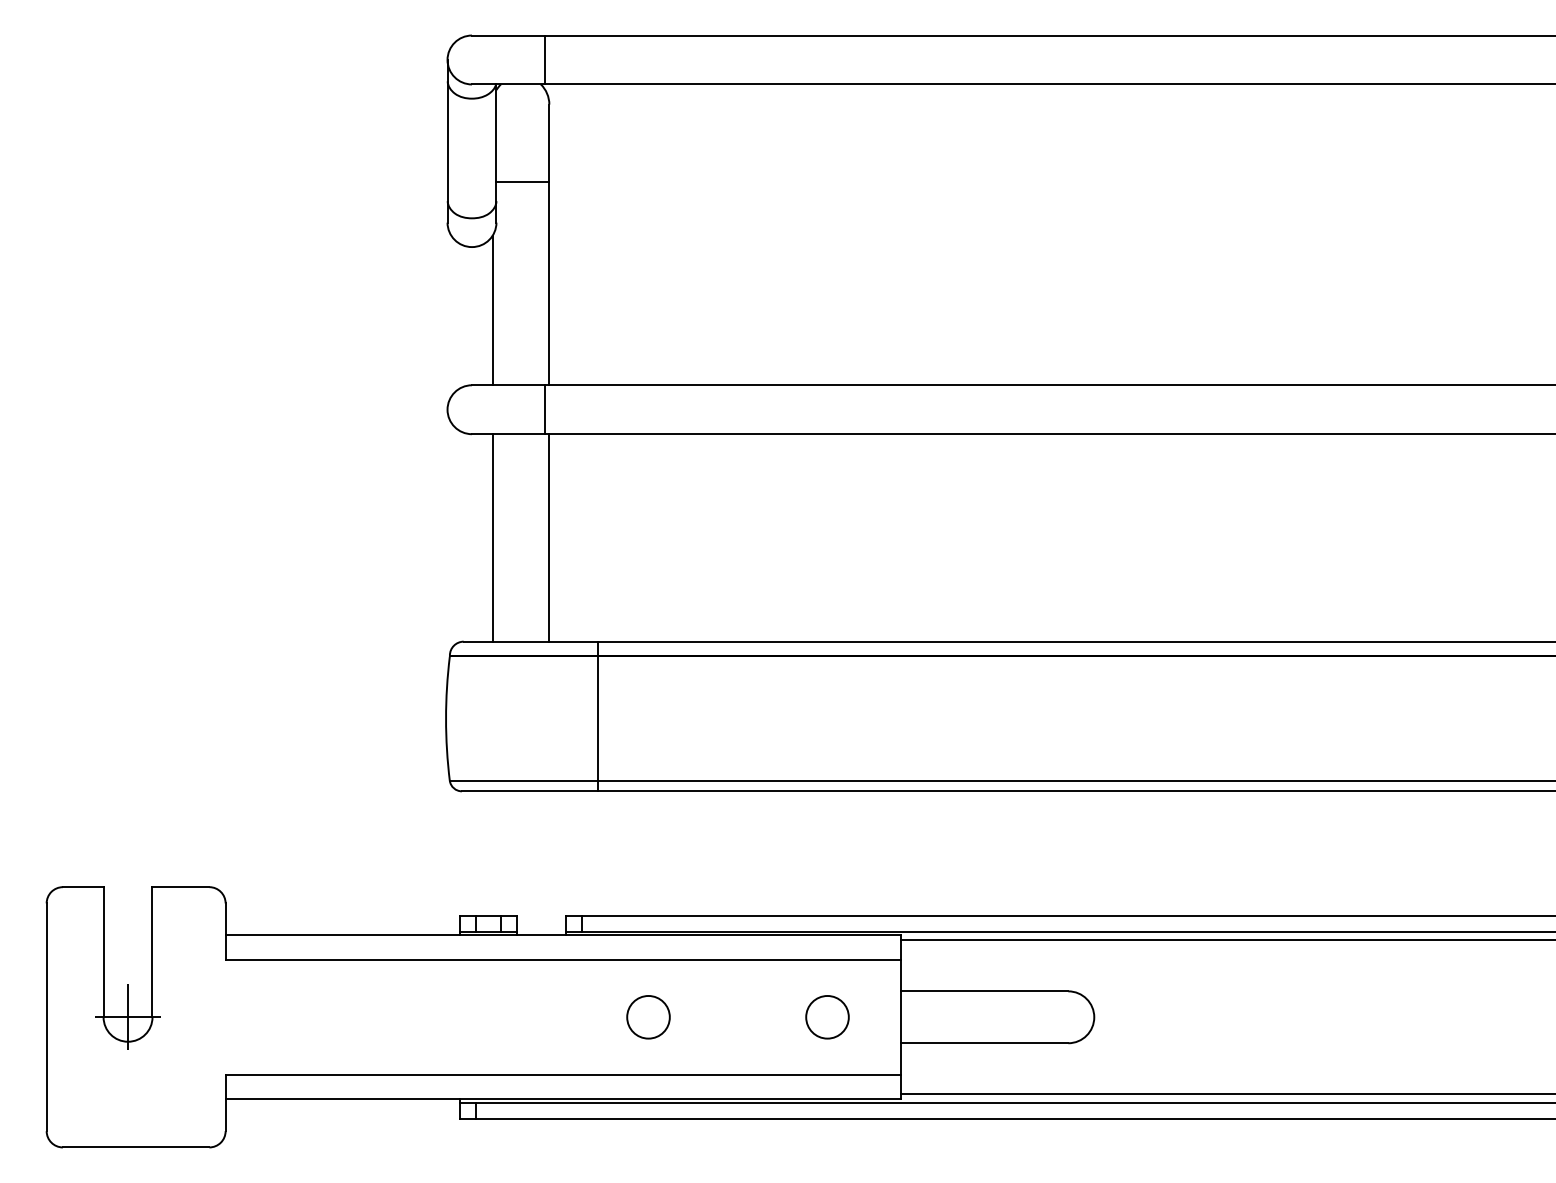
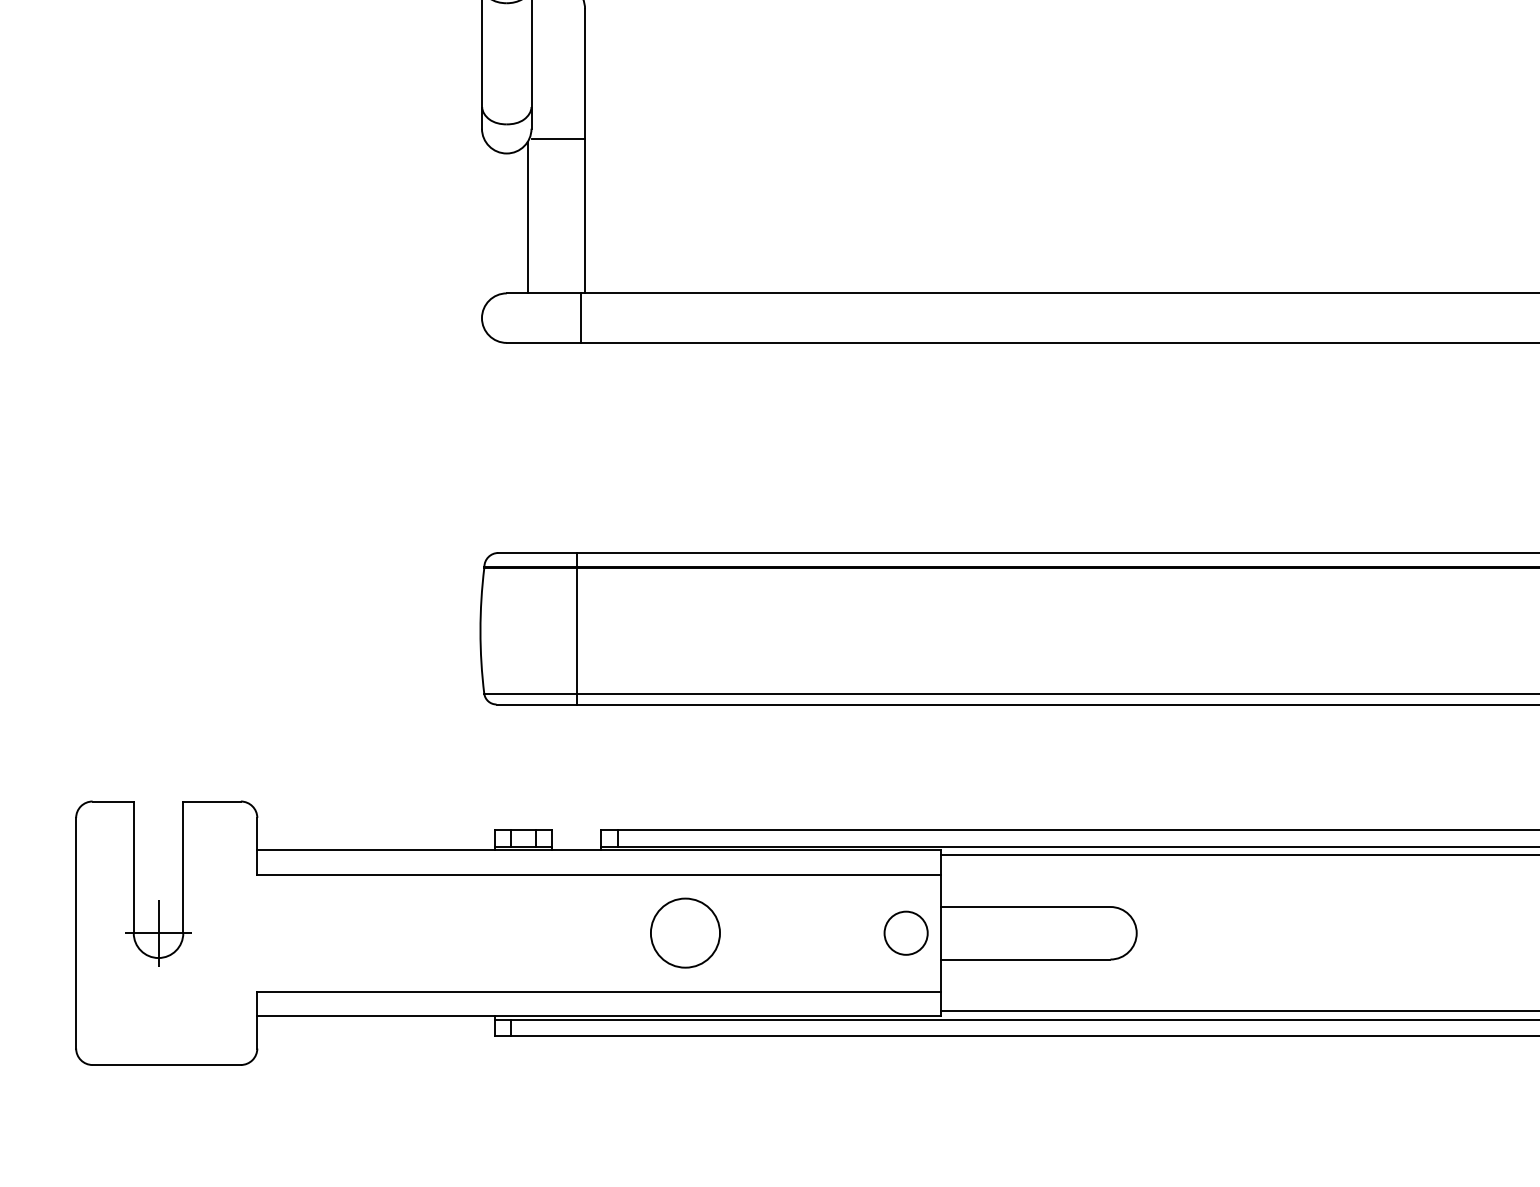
line: (522, 181) -> (557, 138), moved
line: (492, 537) -> (527, 447), removed
line: (549, 537) -> (585, 447), removed
line: (598, 716) -> (577, 628), moved
circle: (648, 1017) -> (685, 933), size x1.6
circle: (827, 1017) -> (906, 933), moved

